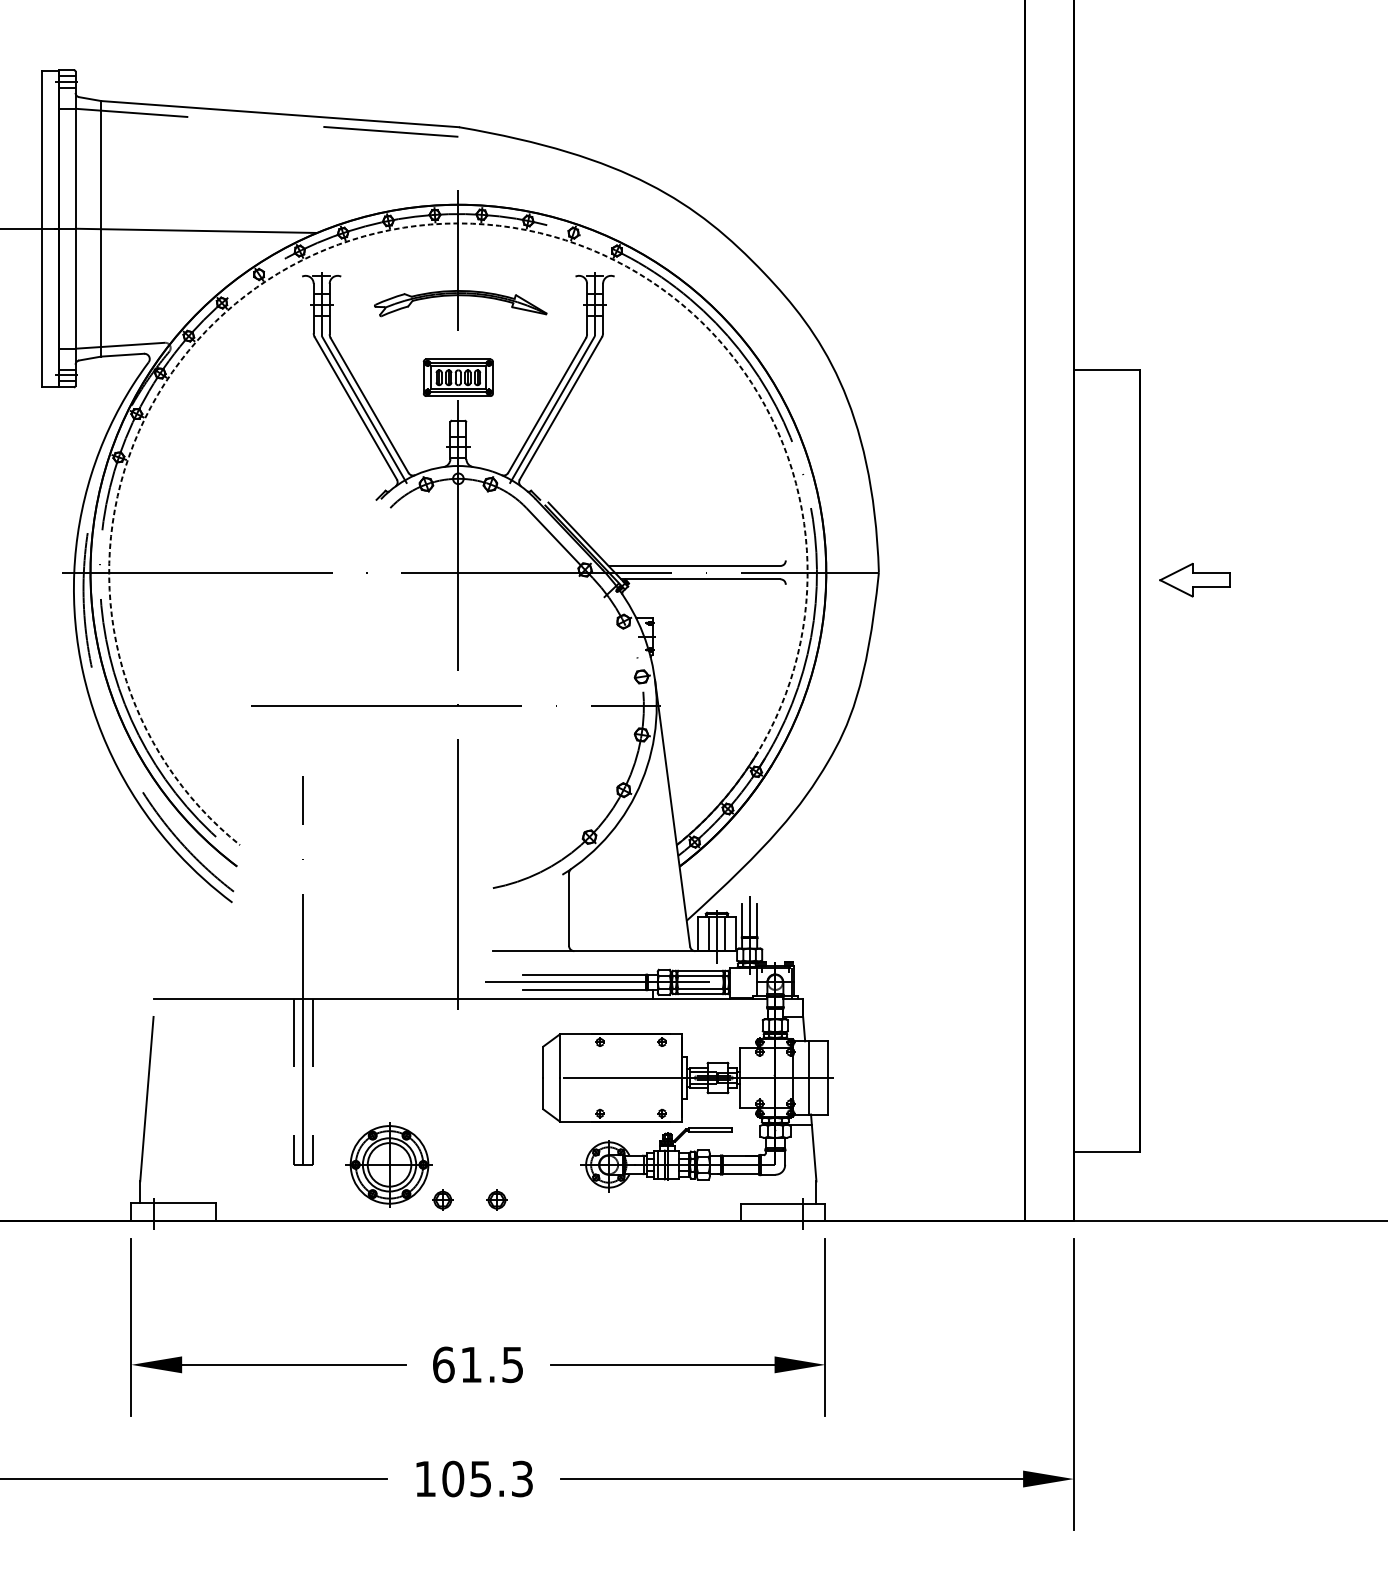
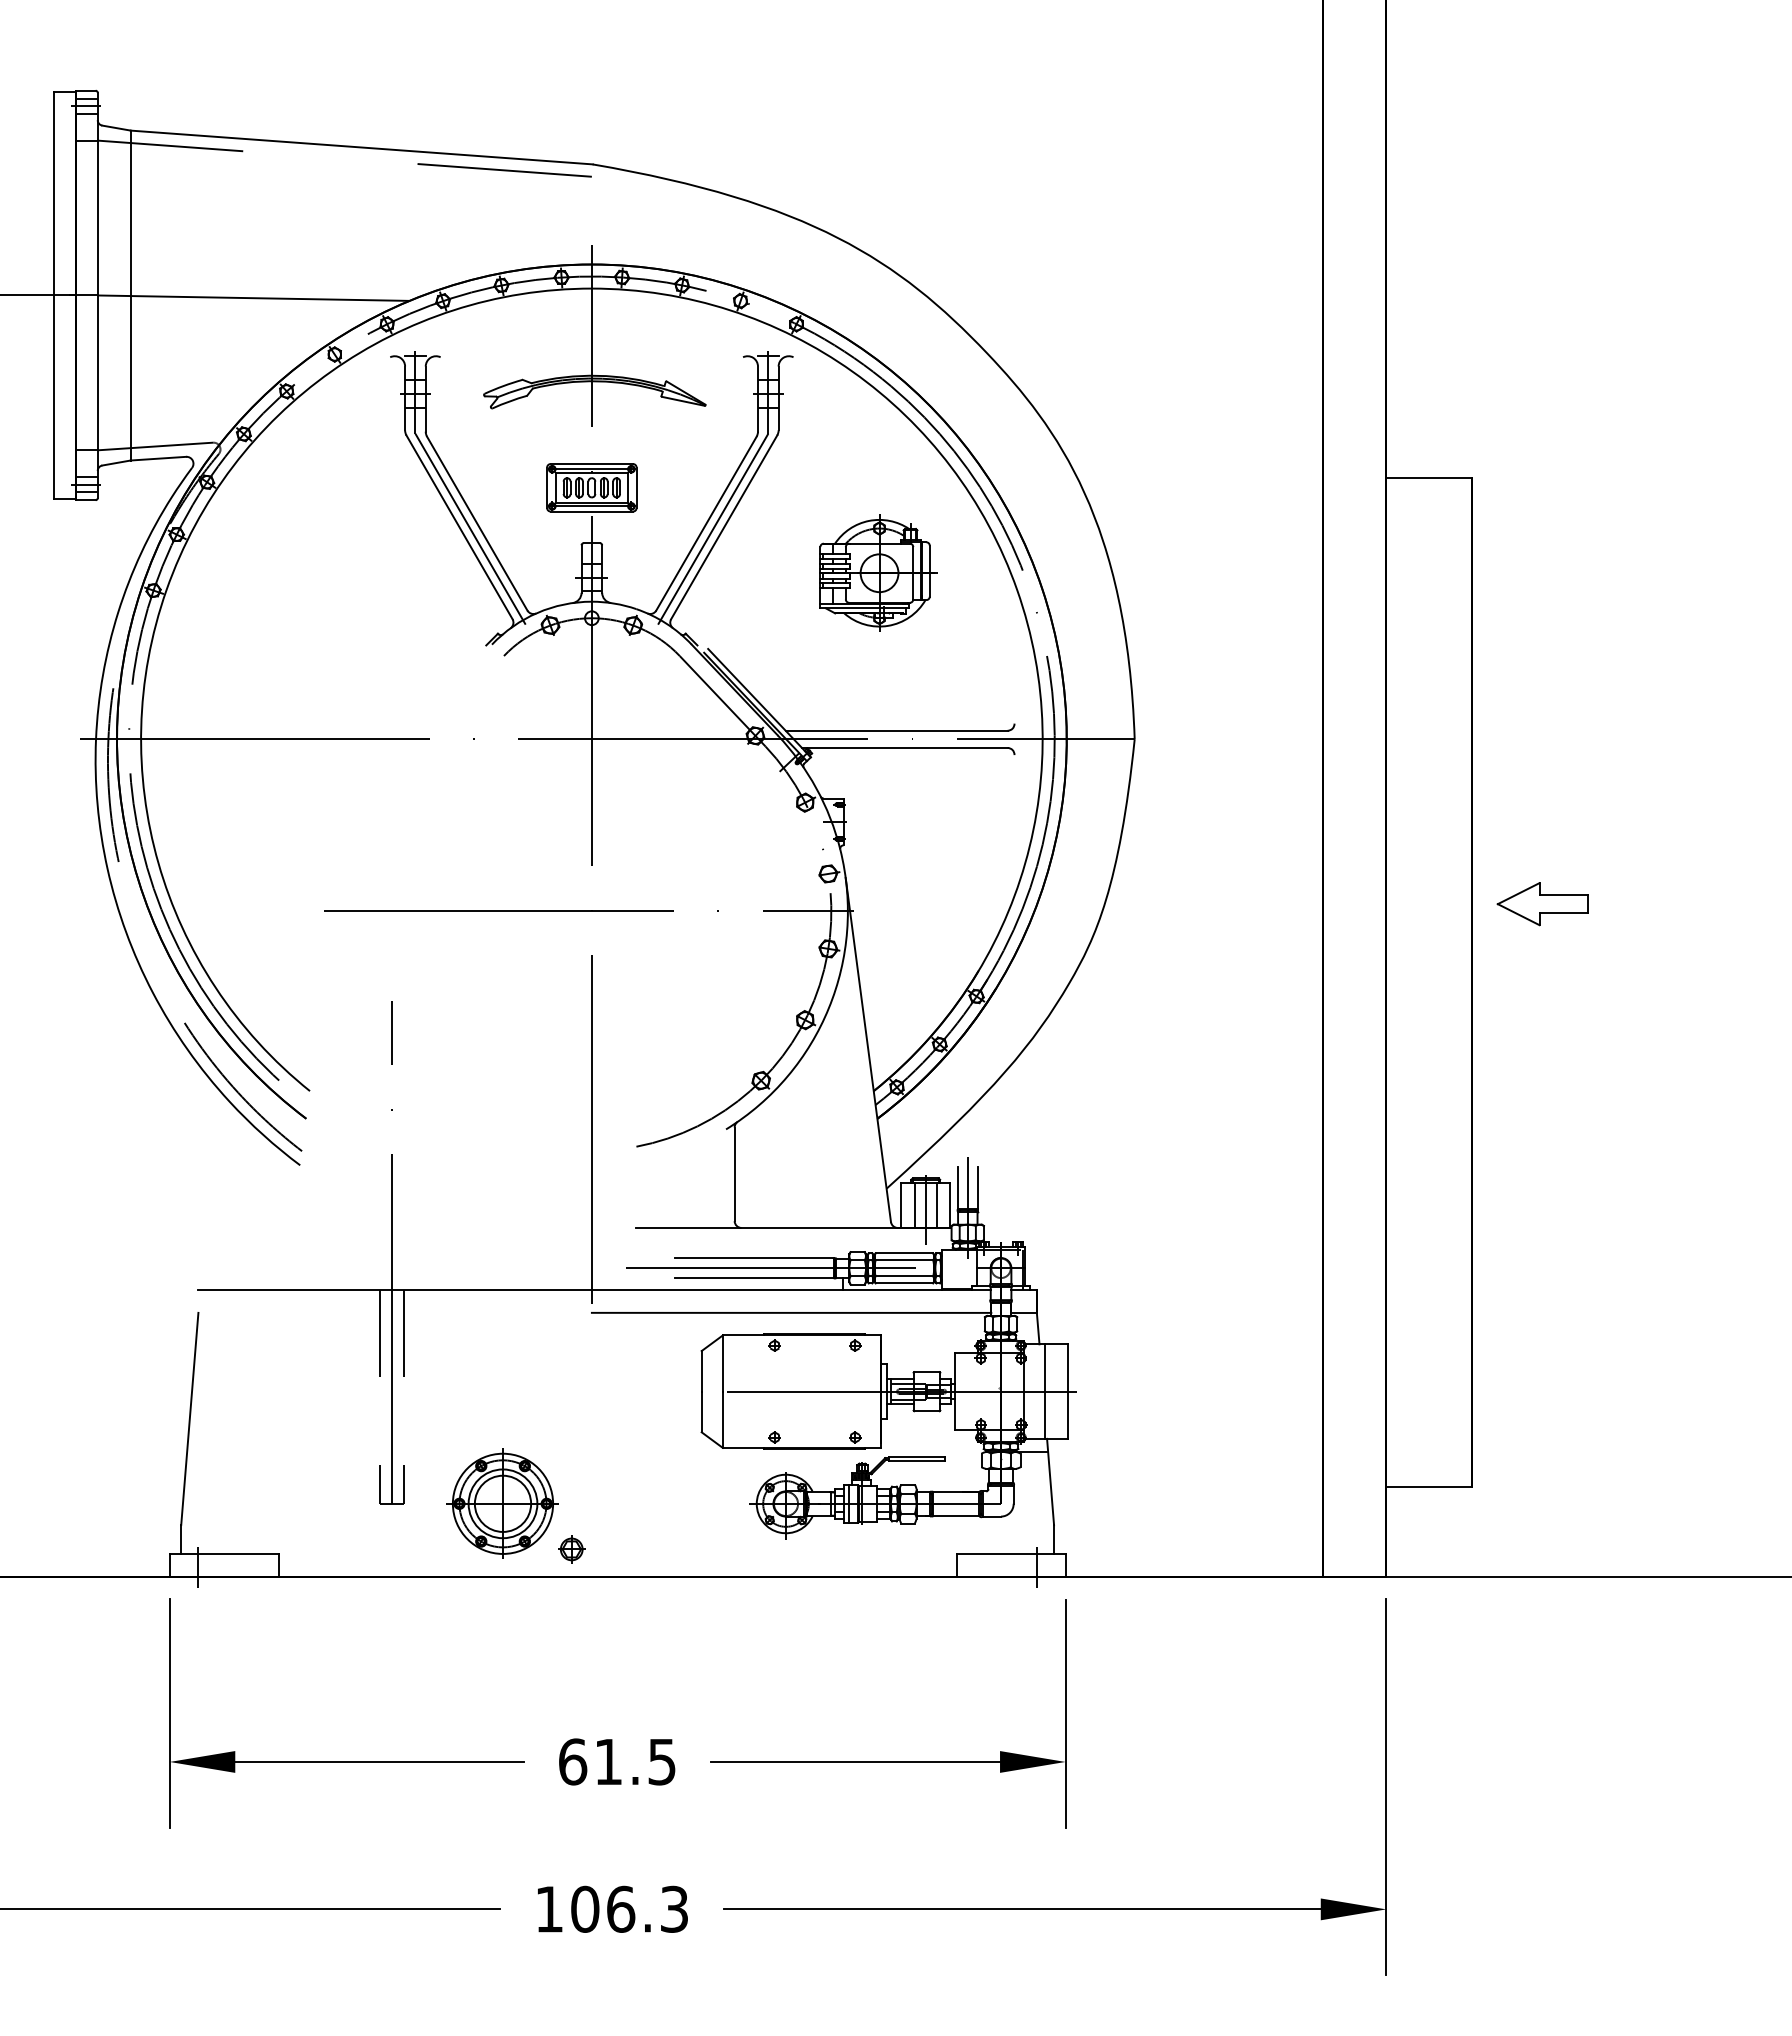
arc: (458, 223) -> (591, 288), dashed -> solid
part: (680, 443) -> (878, 572), added
part: (1194, 580) -> (1542, 904), moved
line: (613, 1016) -> (791, 1312), added
part: (496, 1200) -> (641, 1549), removed
text: (481, 1478) -> (621, 1908), 105.3 -> 106.3

